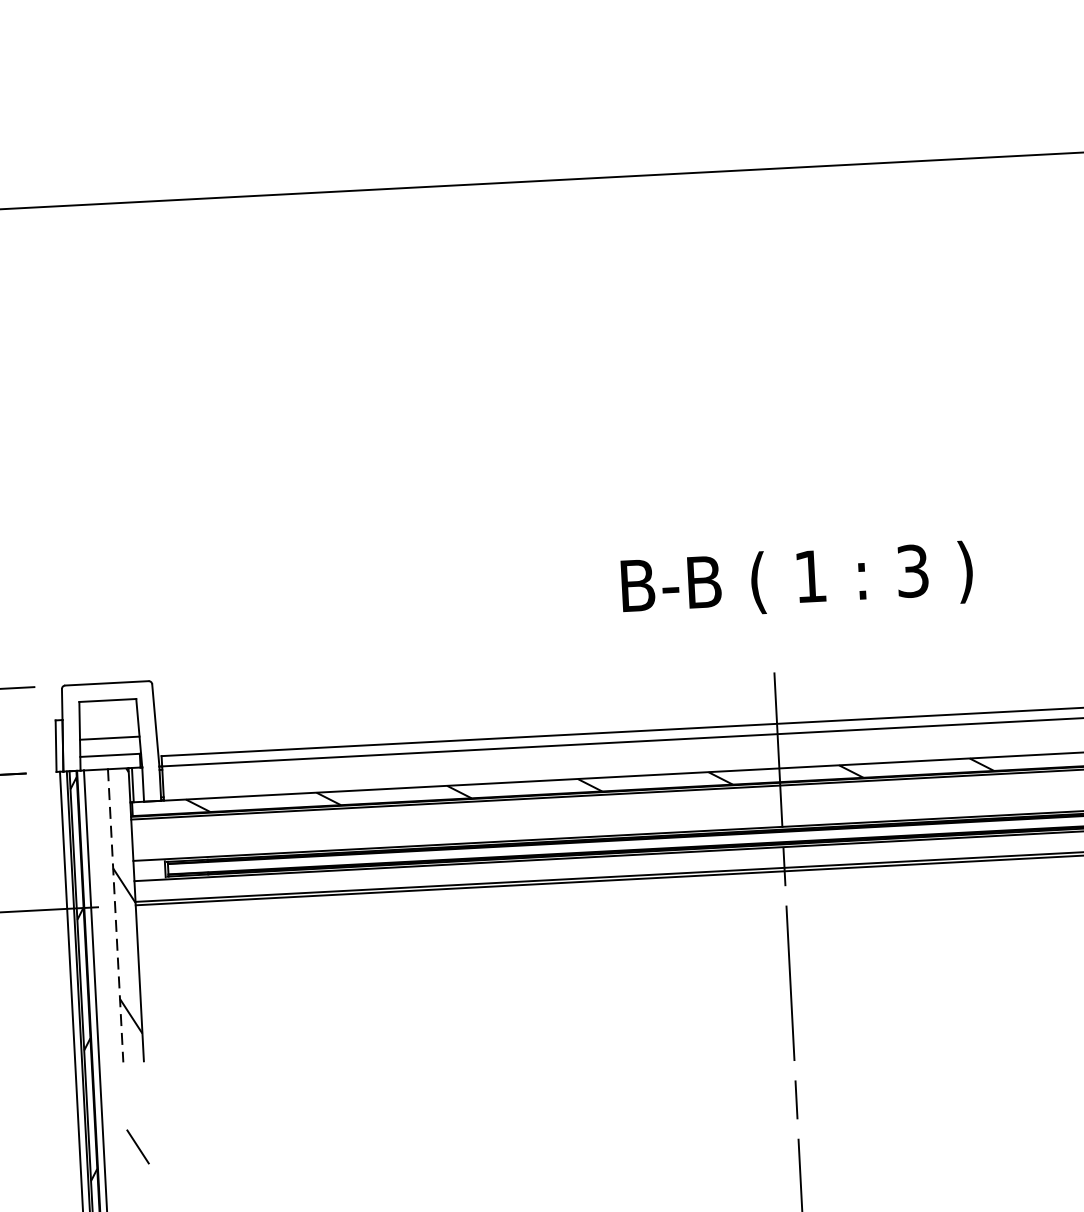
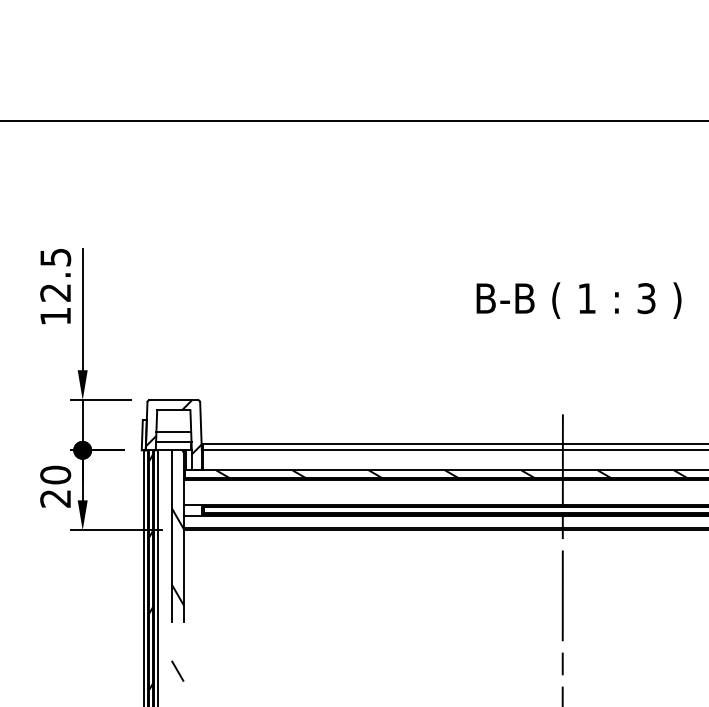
text: (796, 580) -> (578, 300), moved
hatch: (108, 729) -> (173, 427), added
line: (115, 915) -> (171, 535), dashed -> solid

